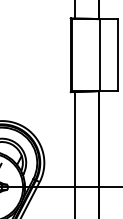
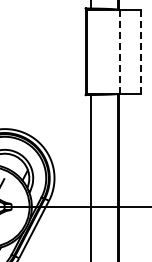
line: (100, 55) -> (120, 51), solid -> dashed
line: (118, 55) -> (141, 51), solid -> dashed

